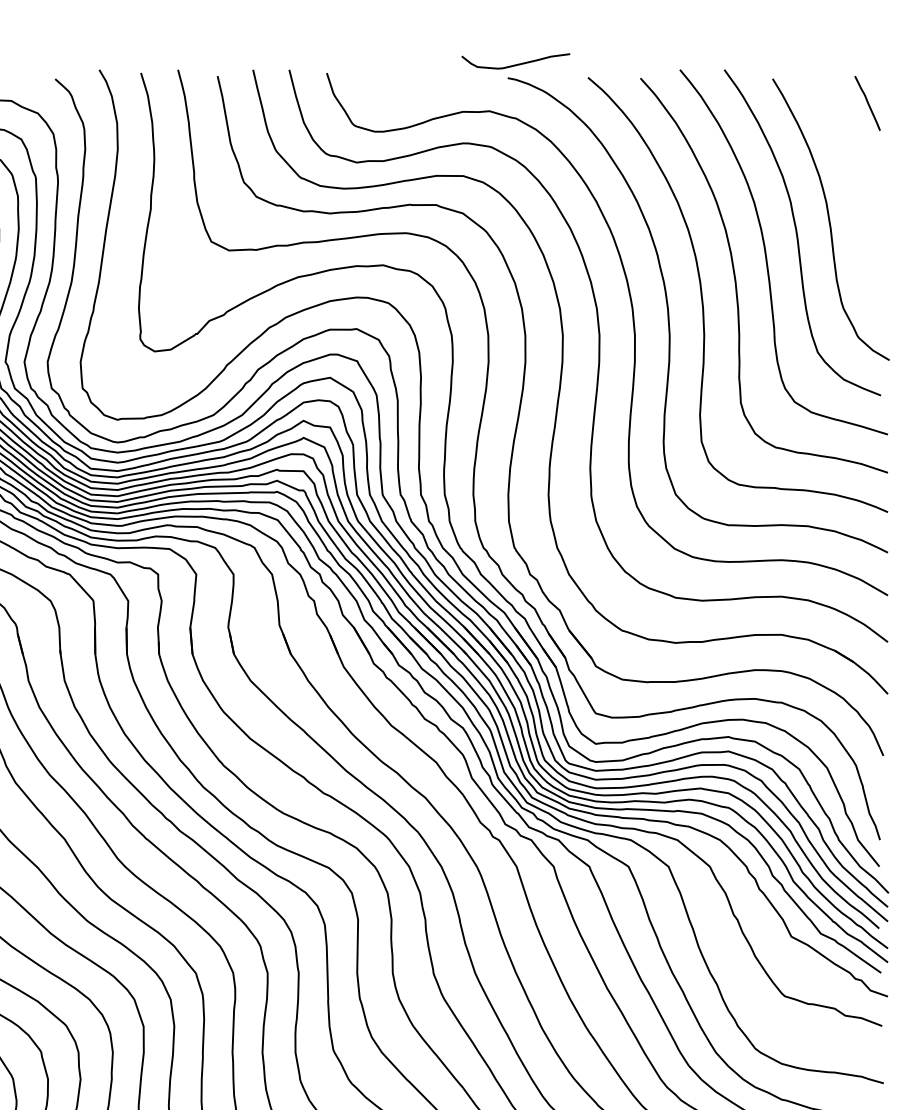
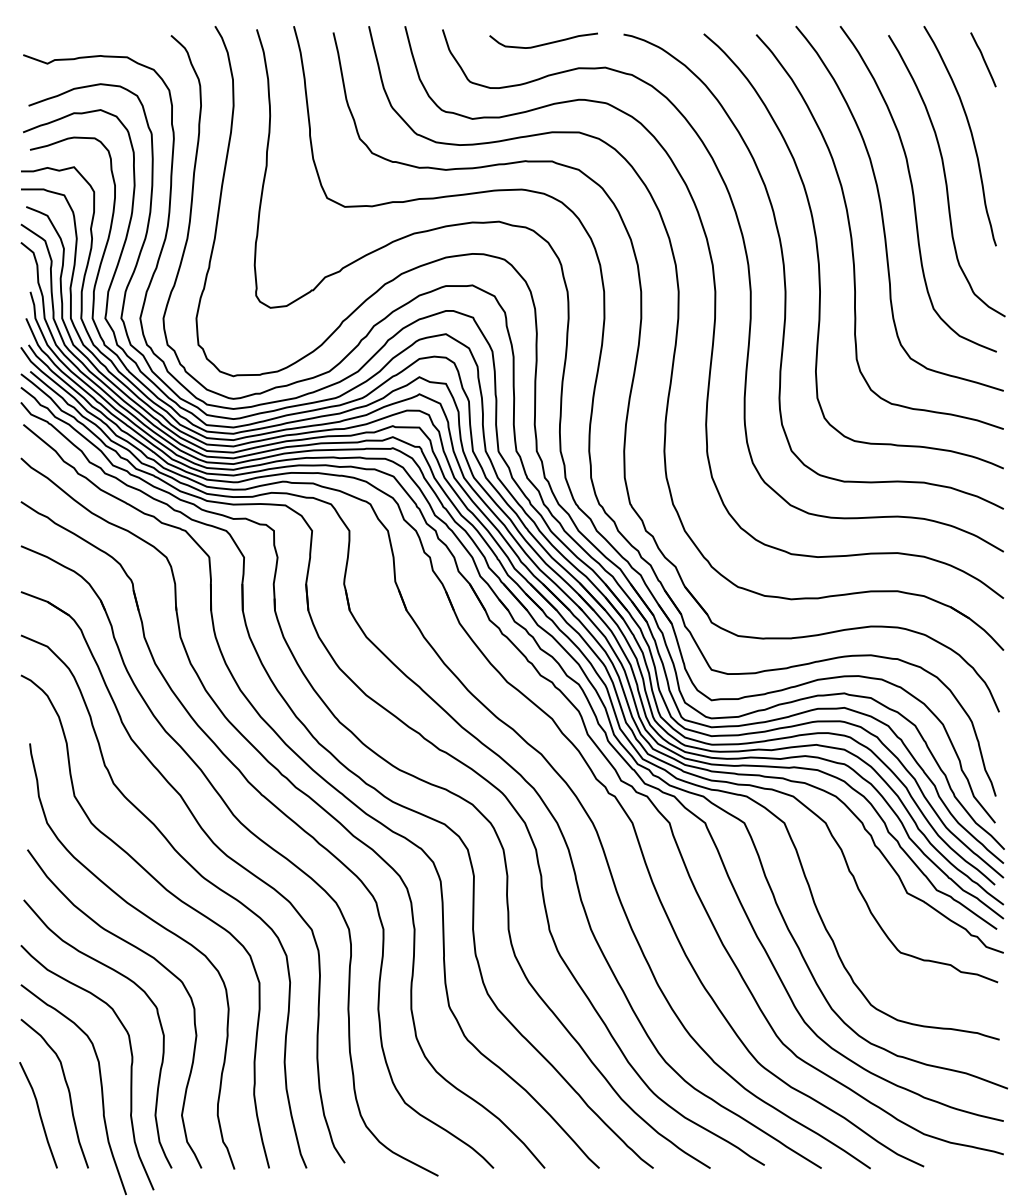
curve: (515, 64) -> (543, 43), moved
curve: (854, 177) -> (970, 133), added

